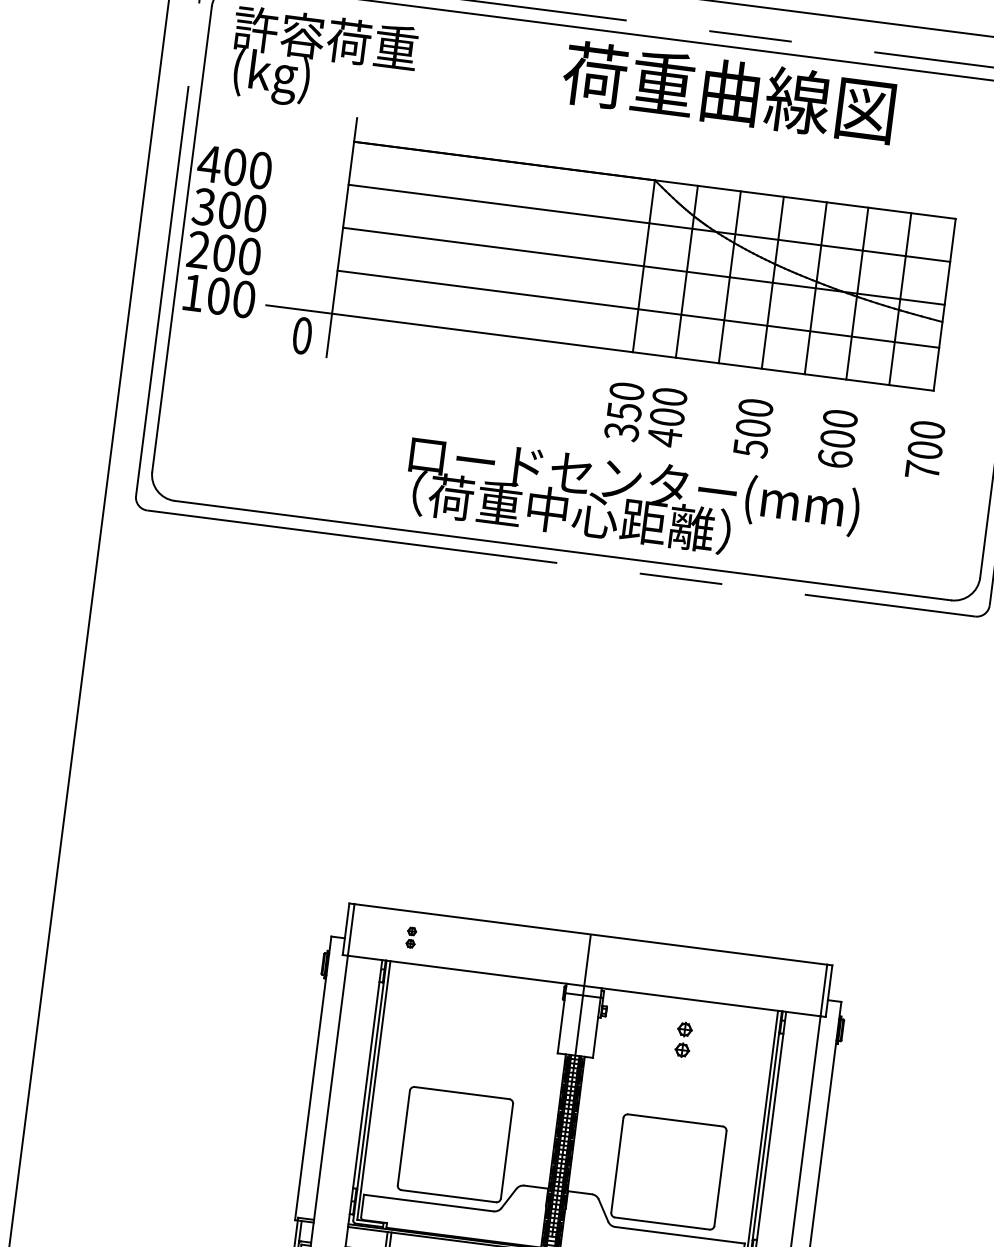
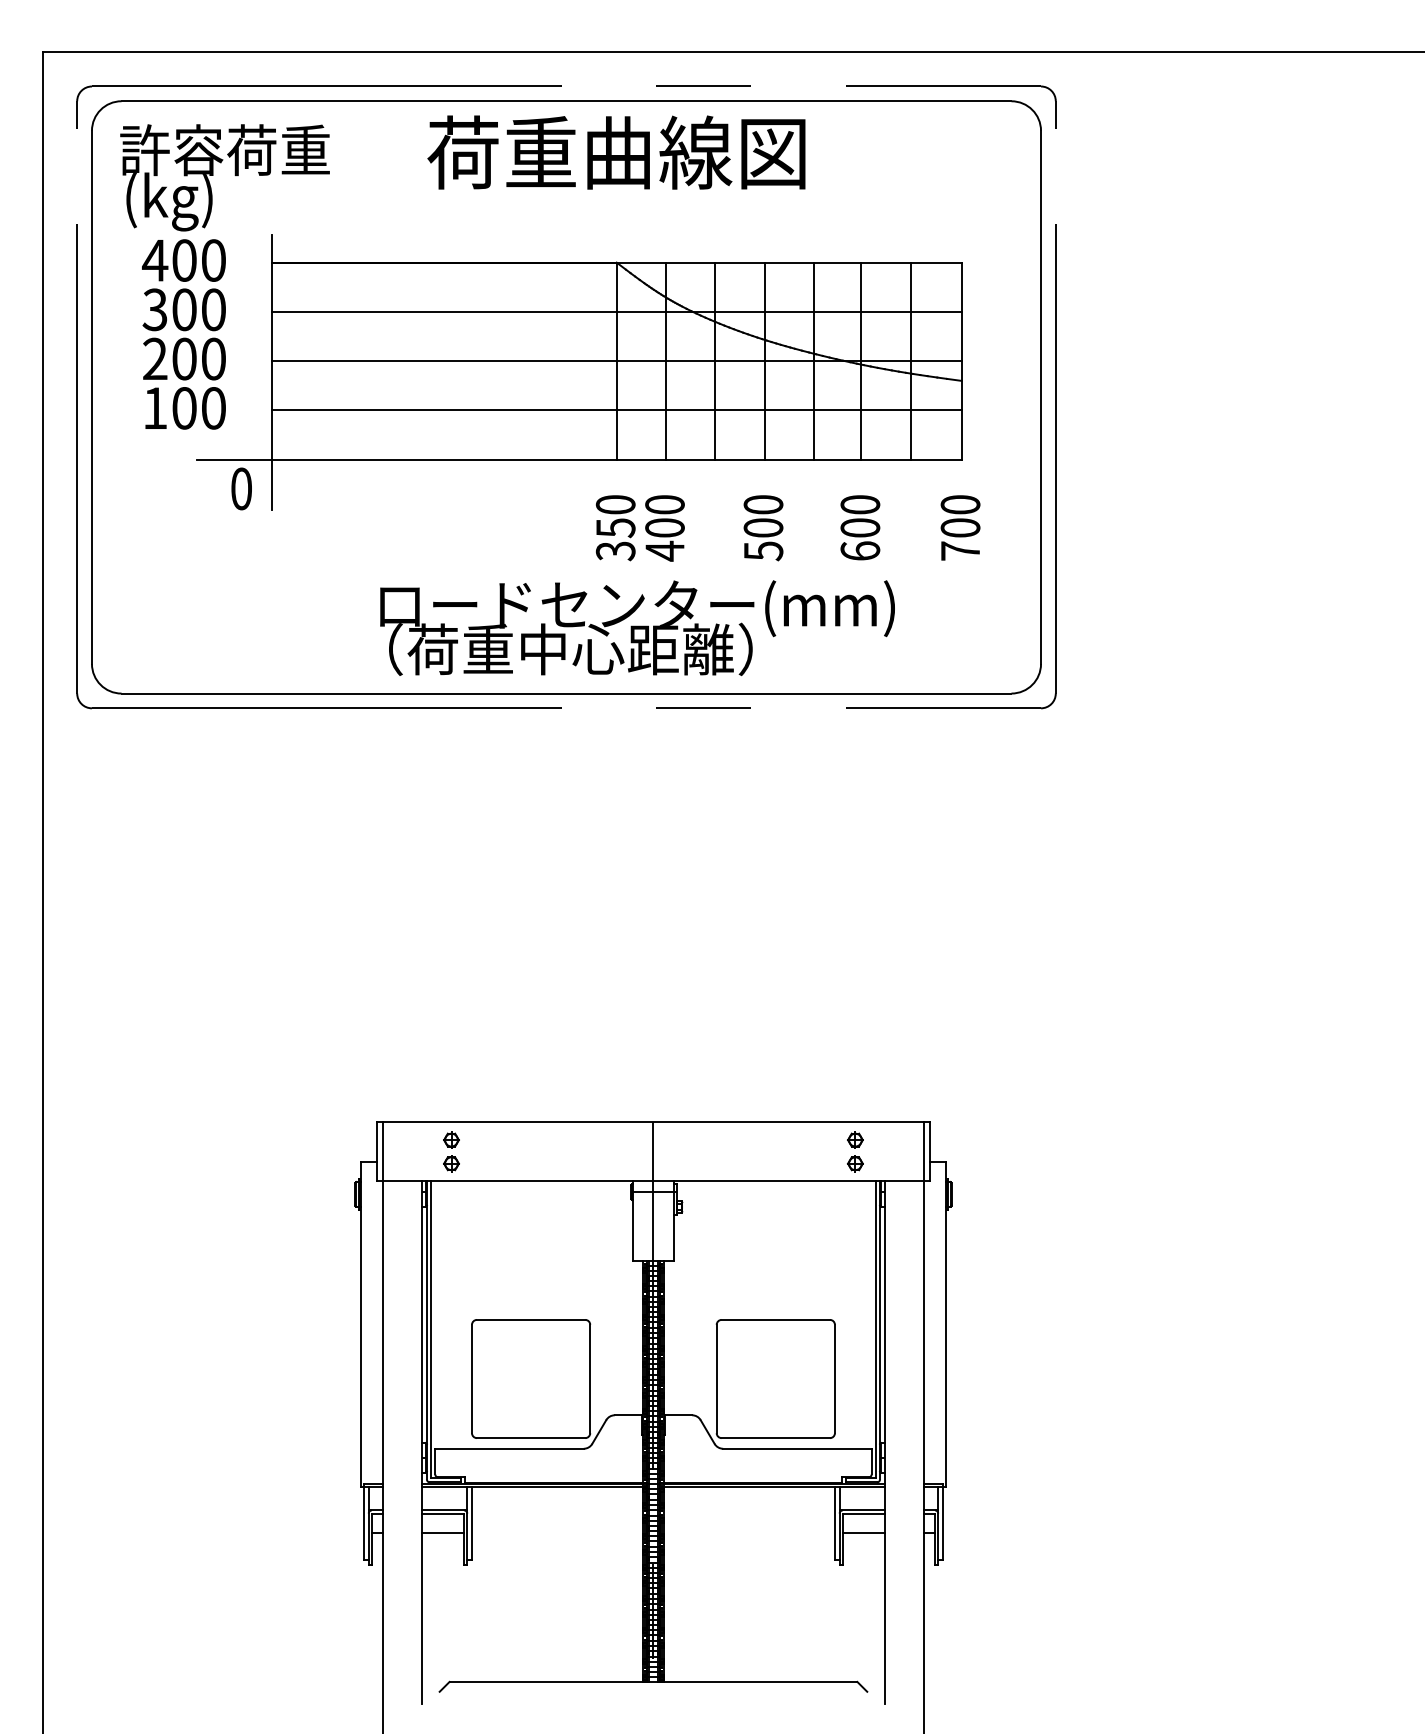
text: (728, 92) -> (616, 152), moved
text: (226, 231) -> (183, 334), moved
part: (411, 937) -> (451, 1151), size x1.67
part: (683, 1039) -> (855, 1151), moved

